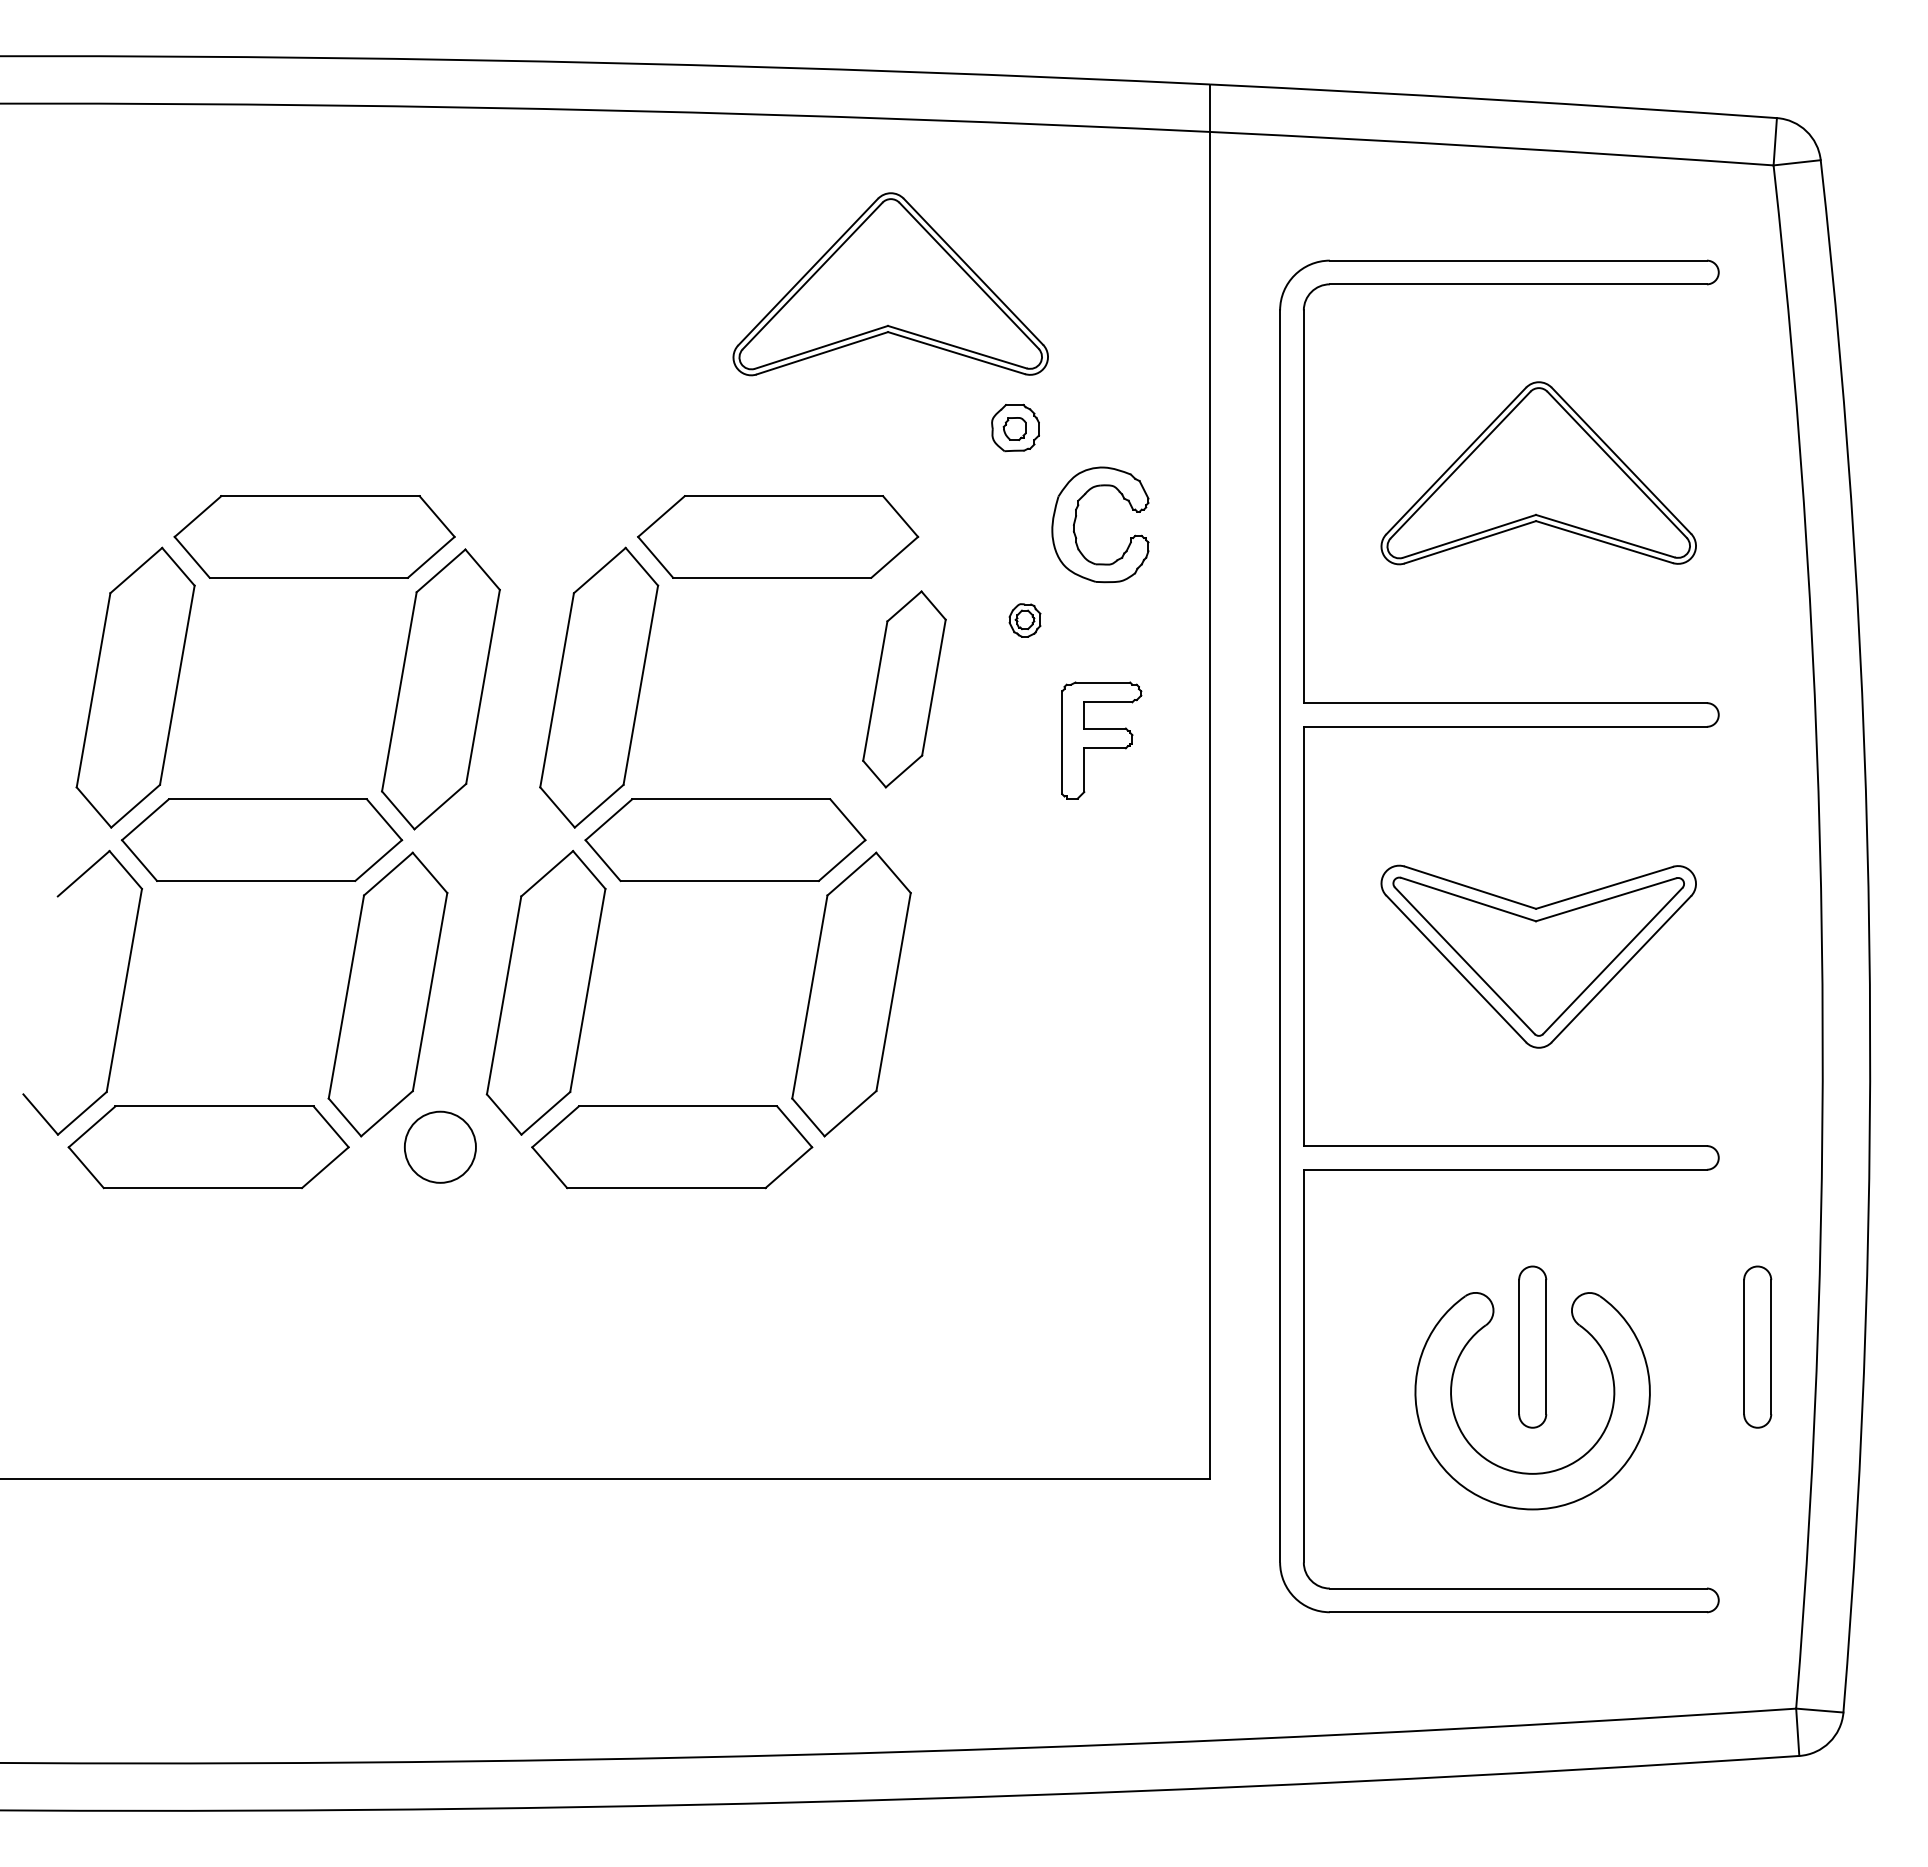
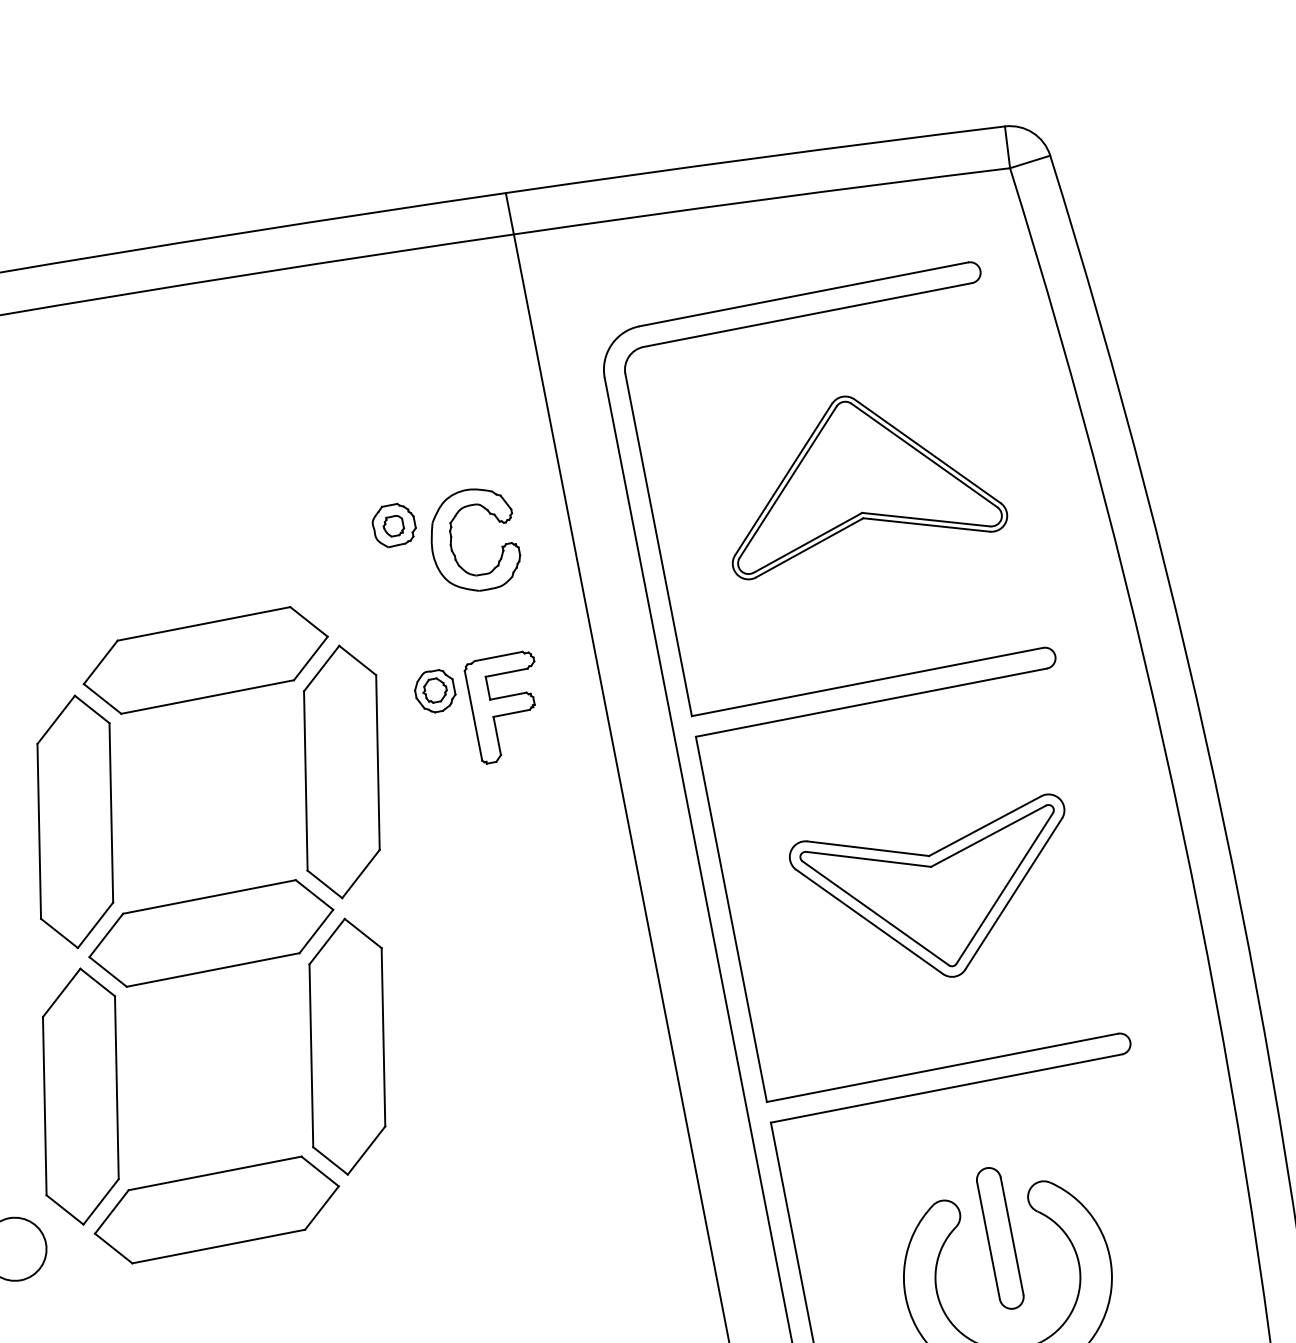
part: (890, 284) -> (260, 421), removed
part: (1076, 519) -> (452, 539), moved
part: (1024, 620) -> (434, 691), size x1.43
part: (904, 689) -> (341, 771), size x1.43
part: (1101, 740) -> (507, 707), moved
part: (1757, 1346) -> (1196, 1199), removed

